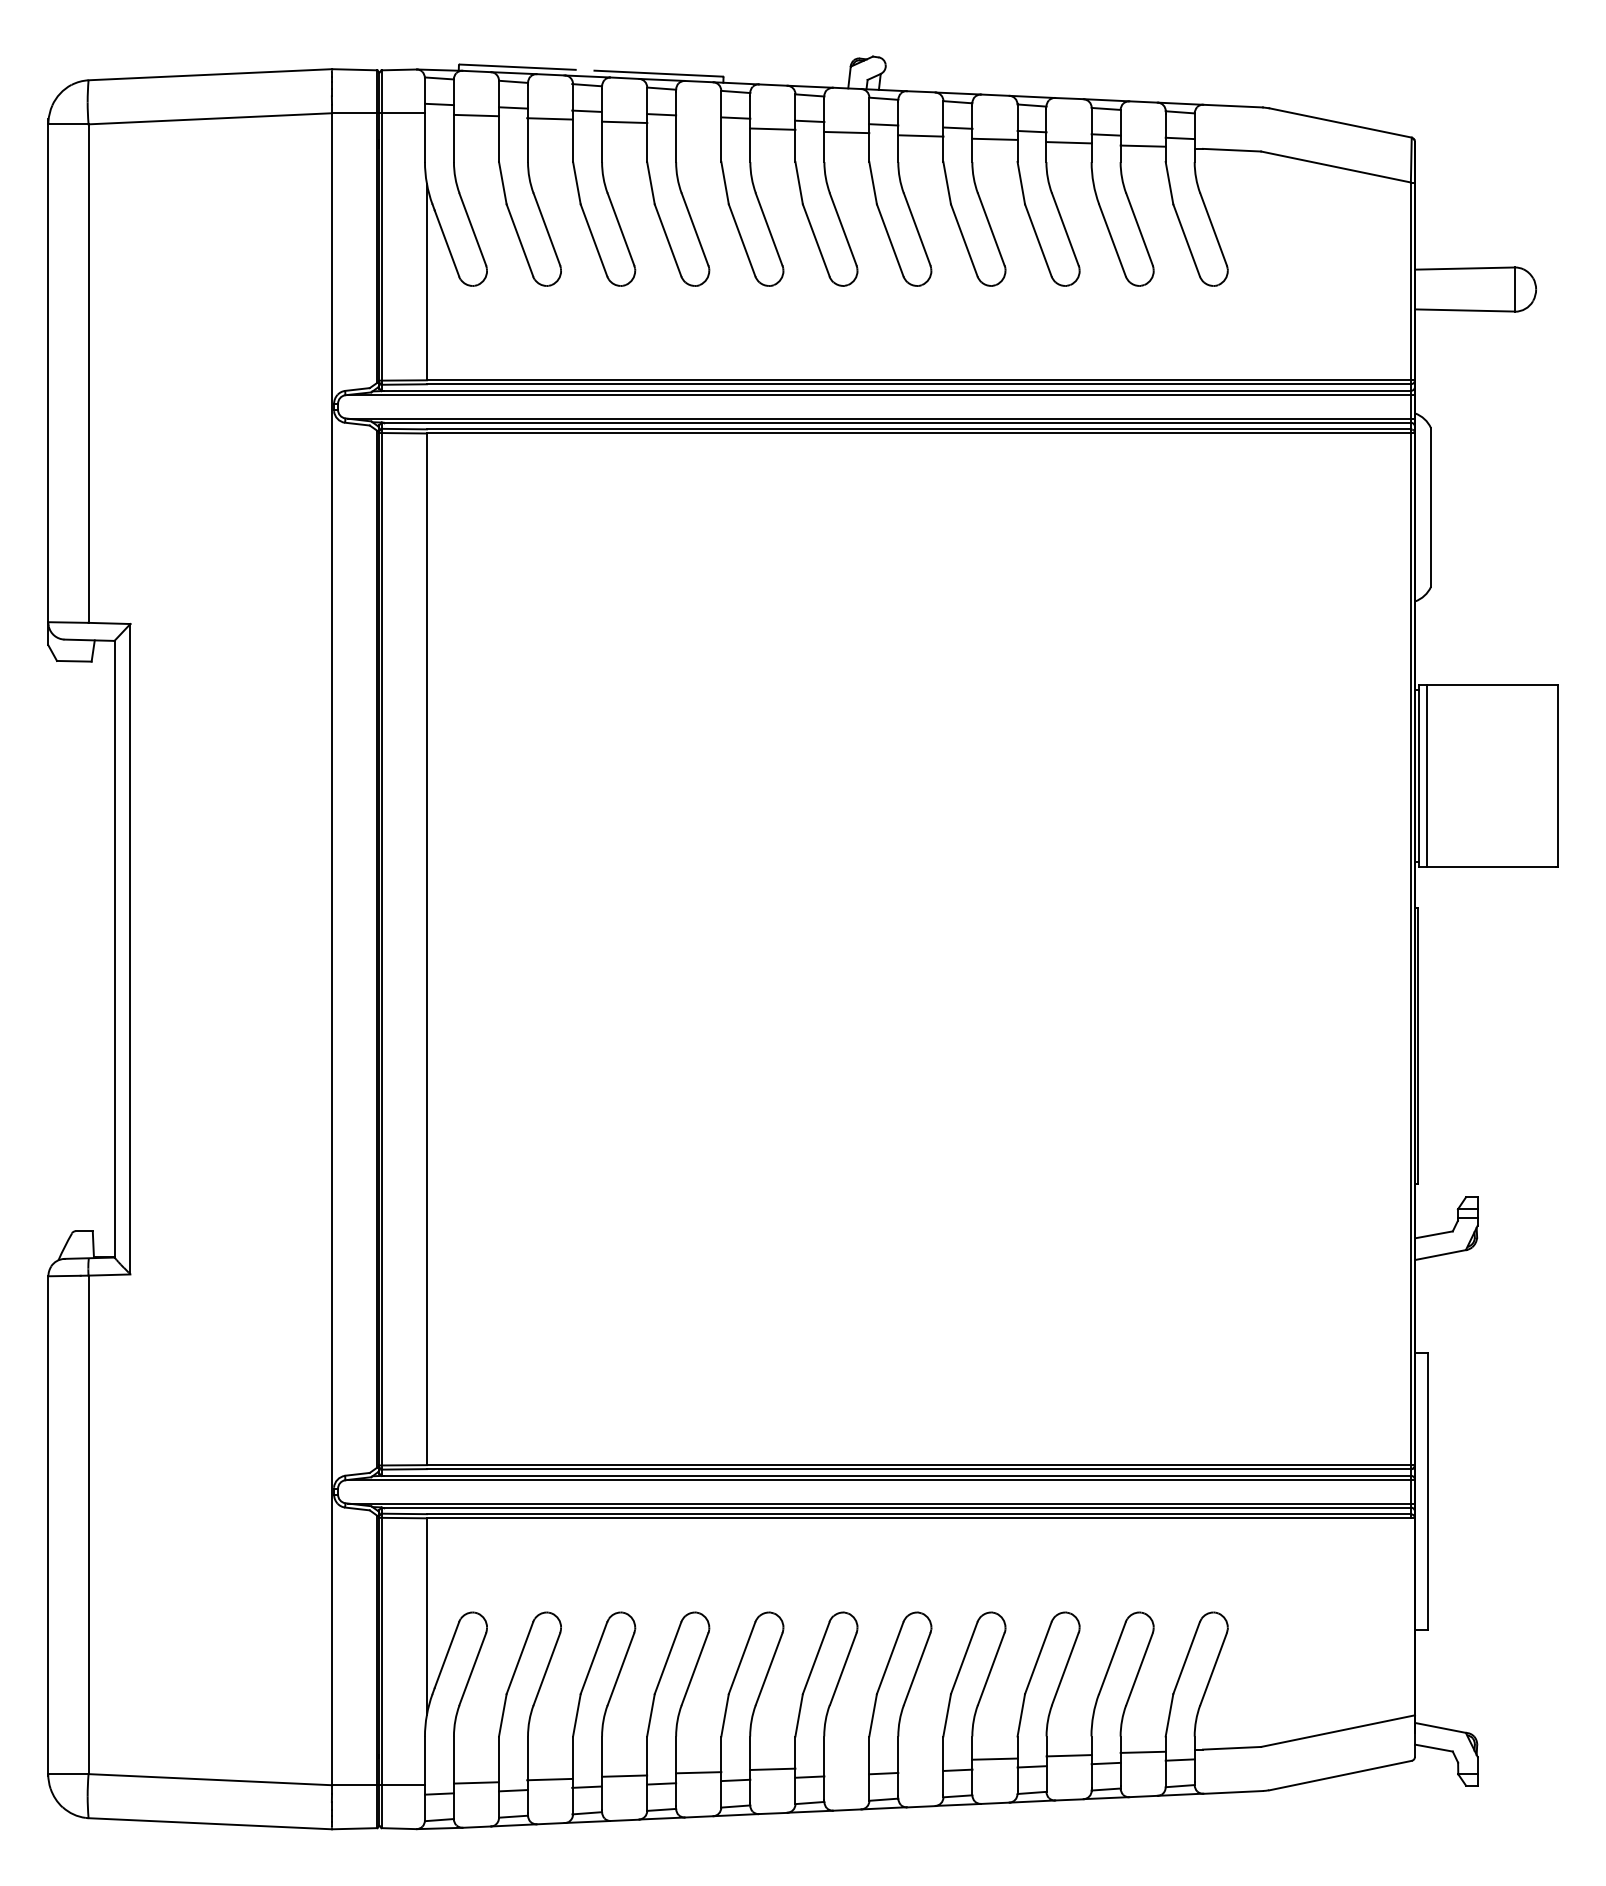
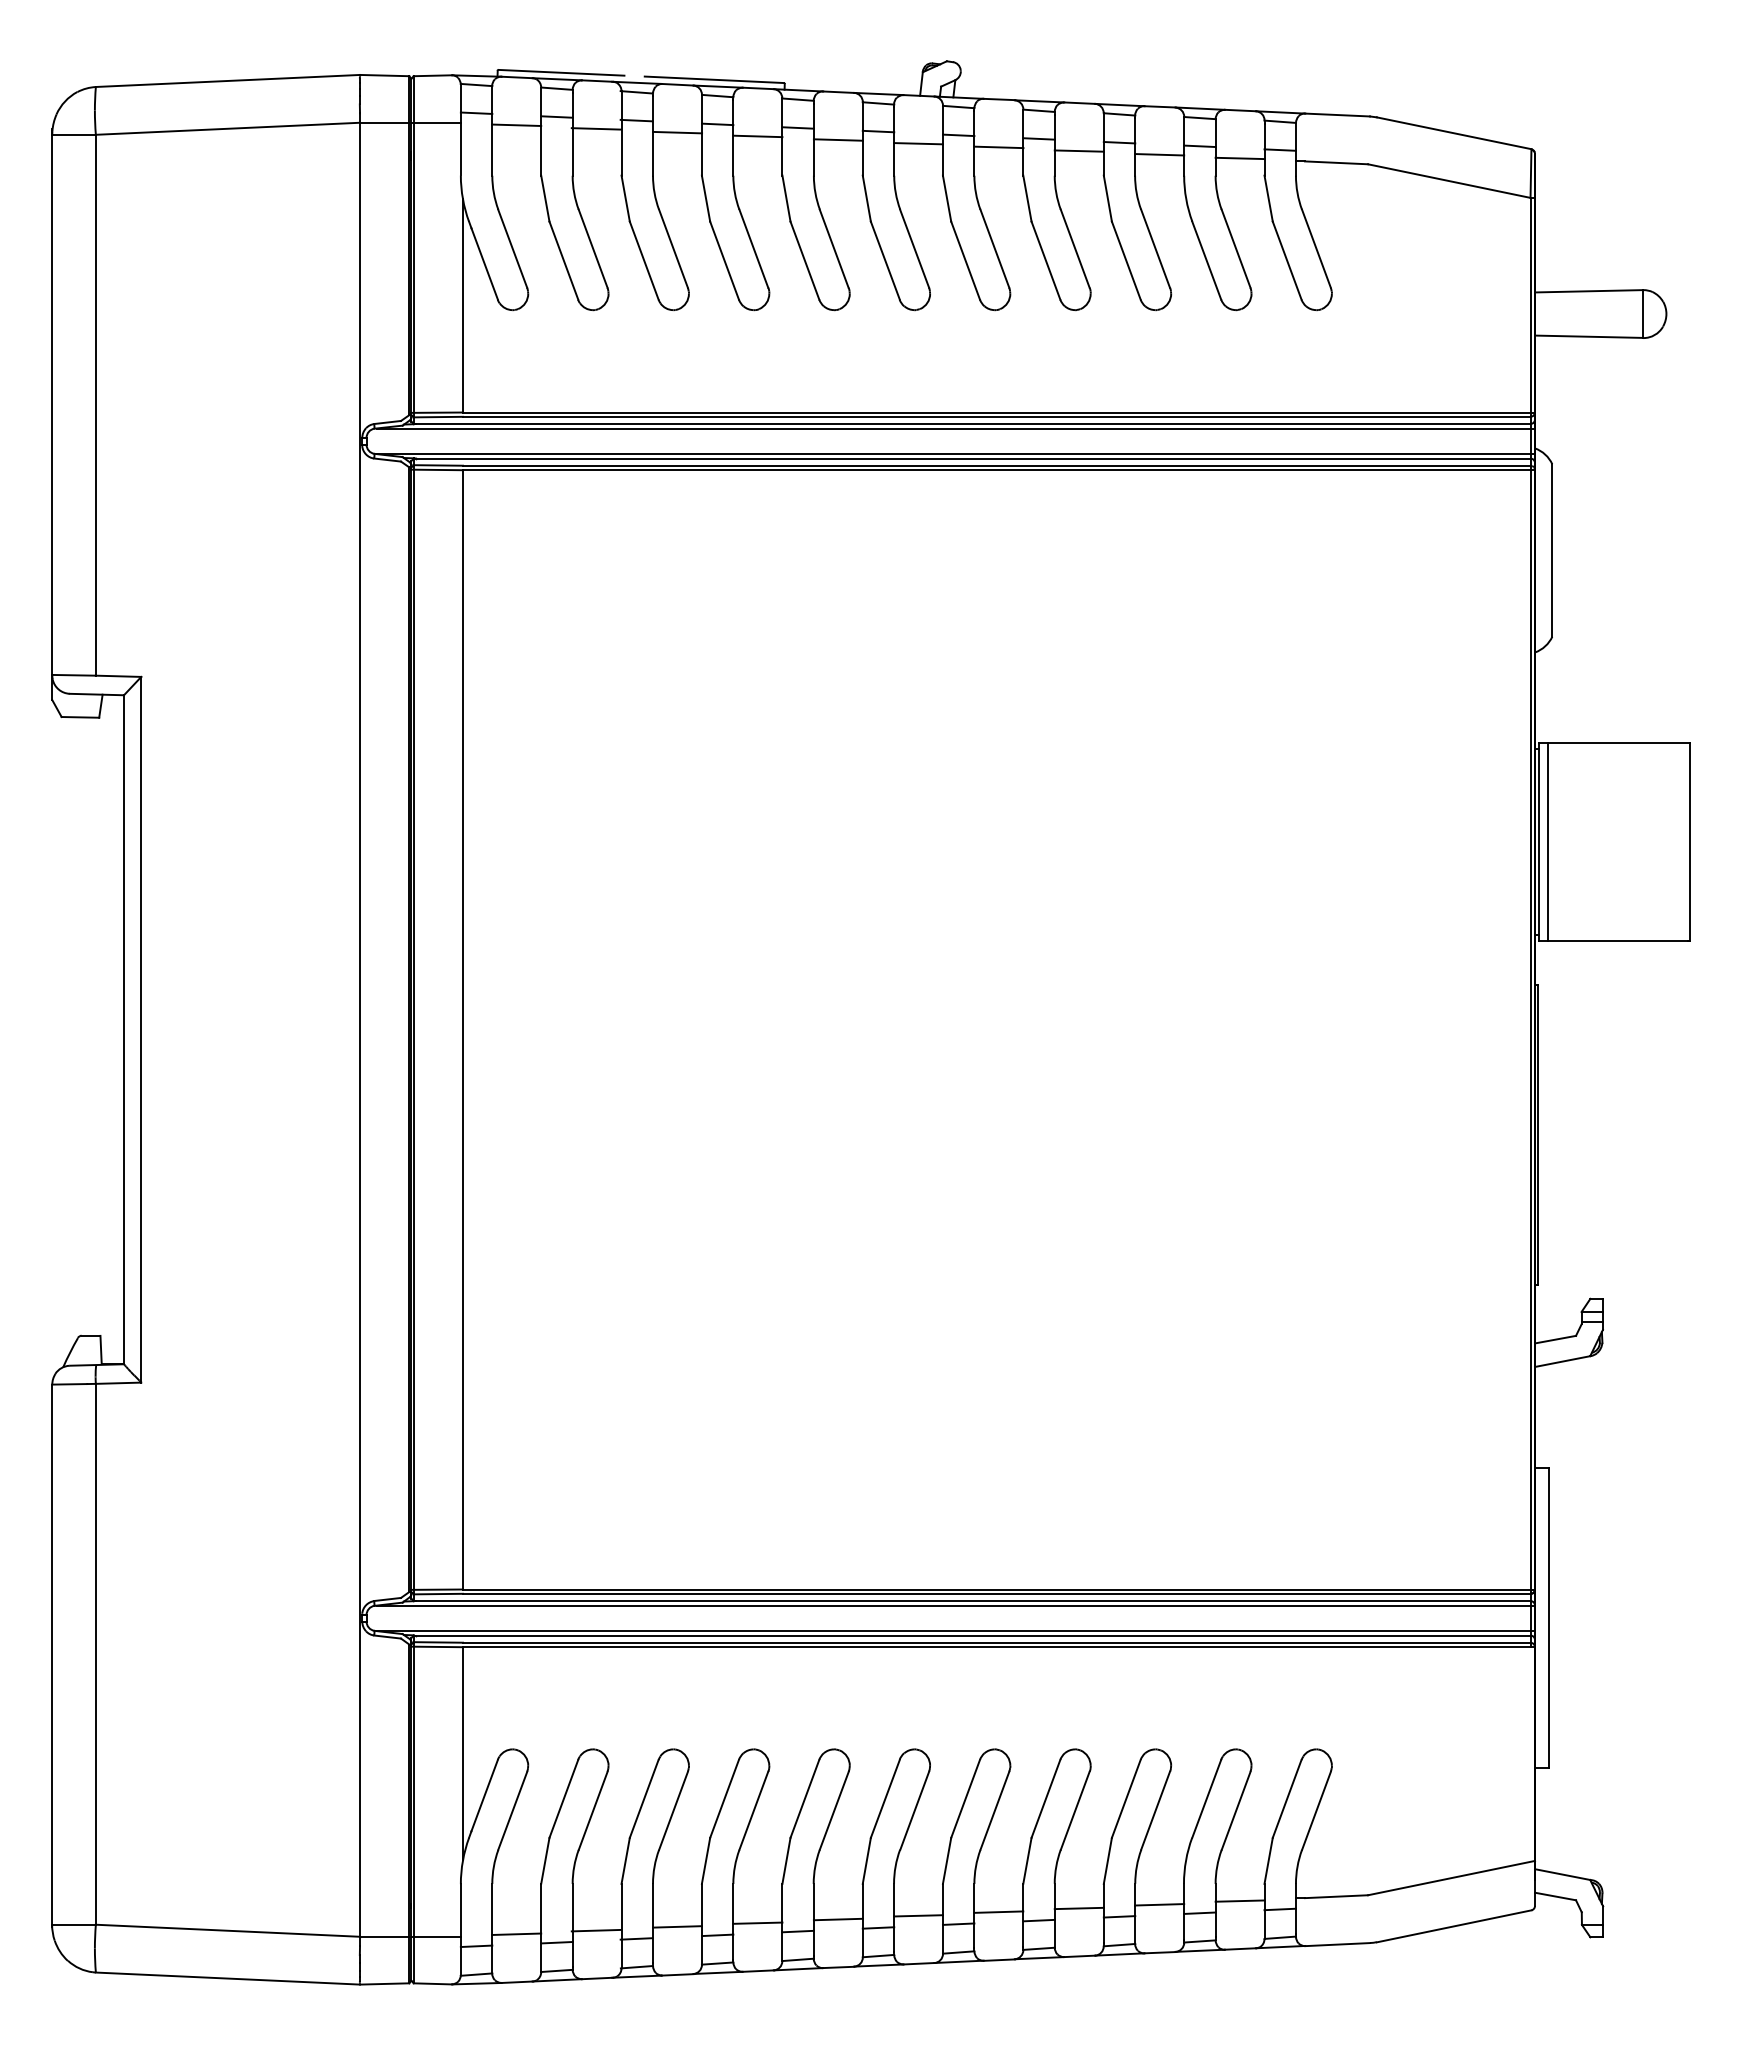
line: (698, 125) -> (757, 136), added
line: (920, 1761) -> (998, 1911), added
line: (846, 1765) -> (918, 1915), added

